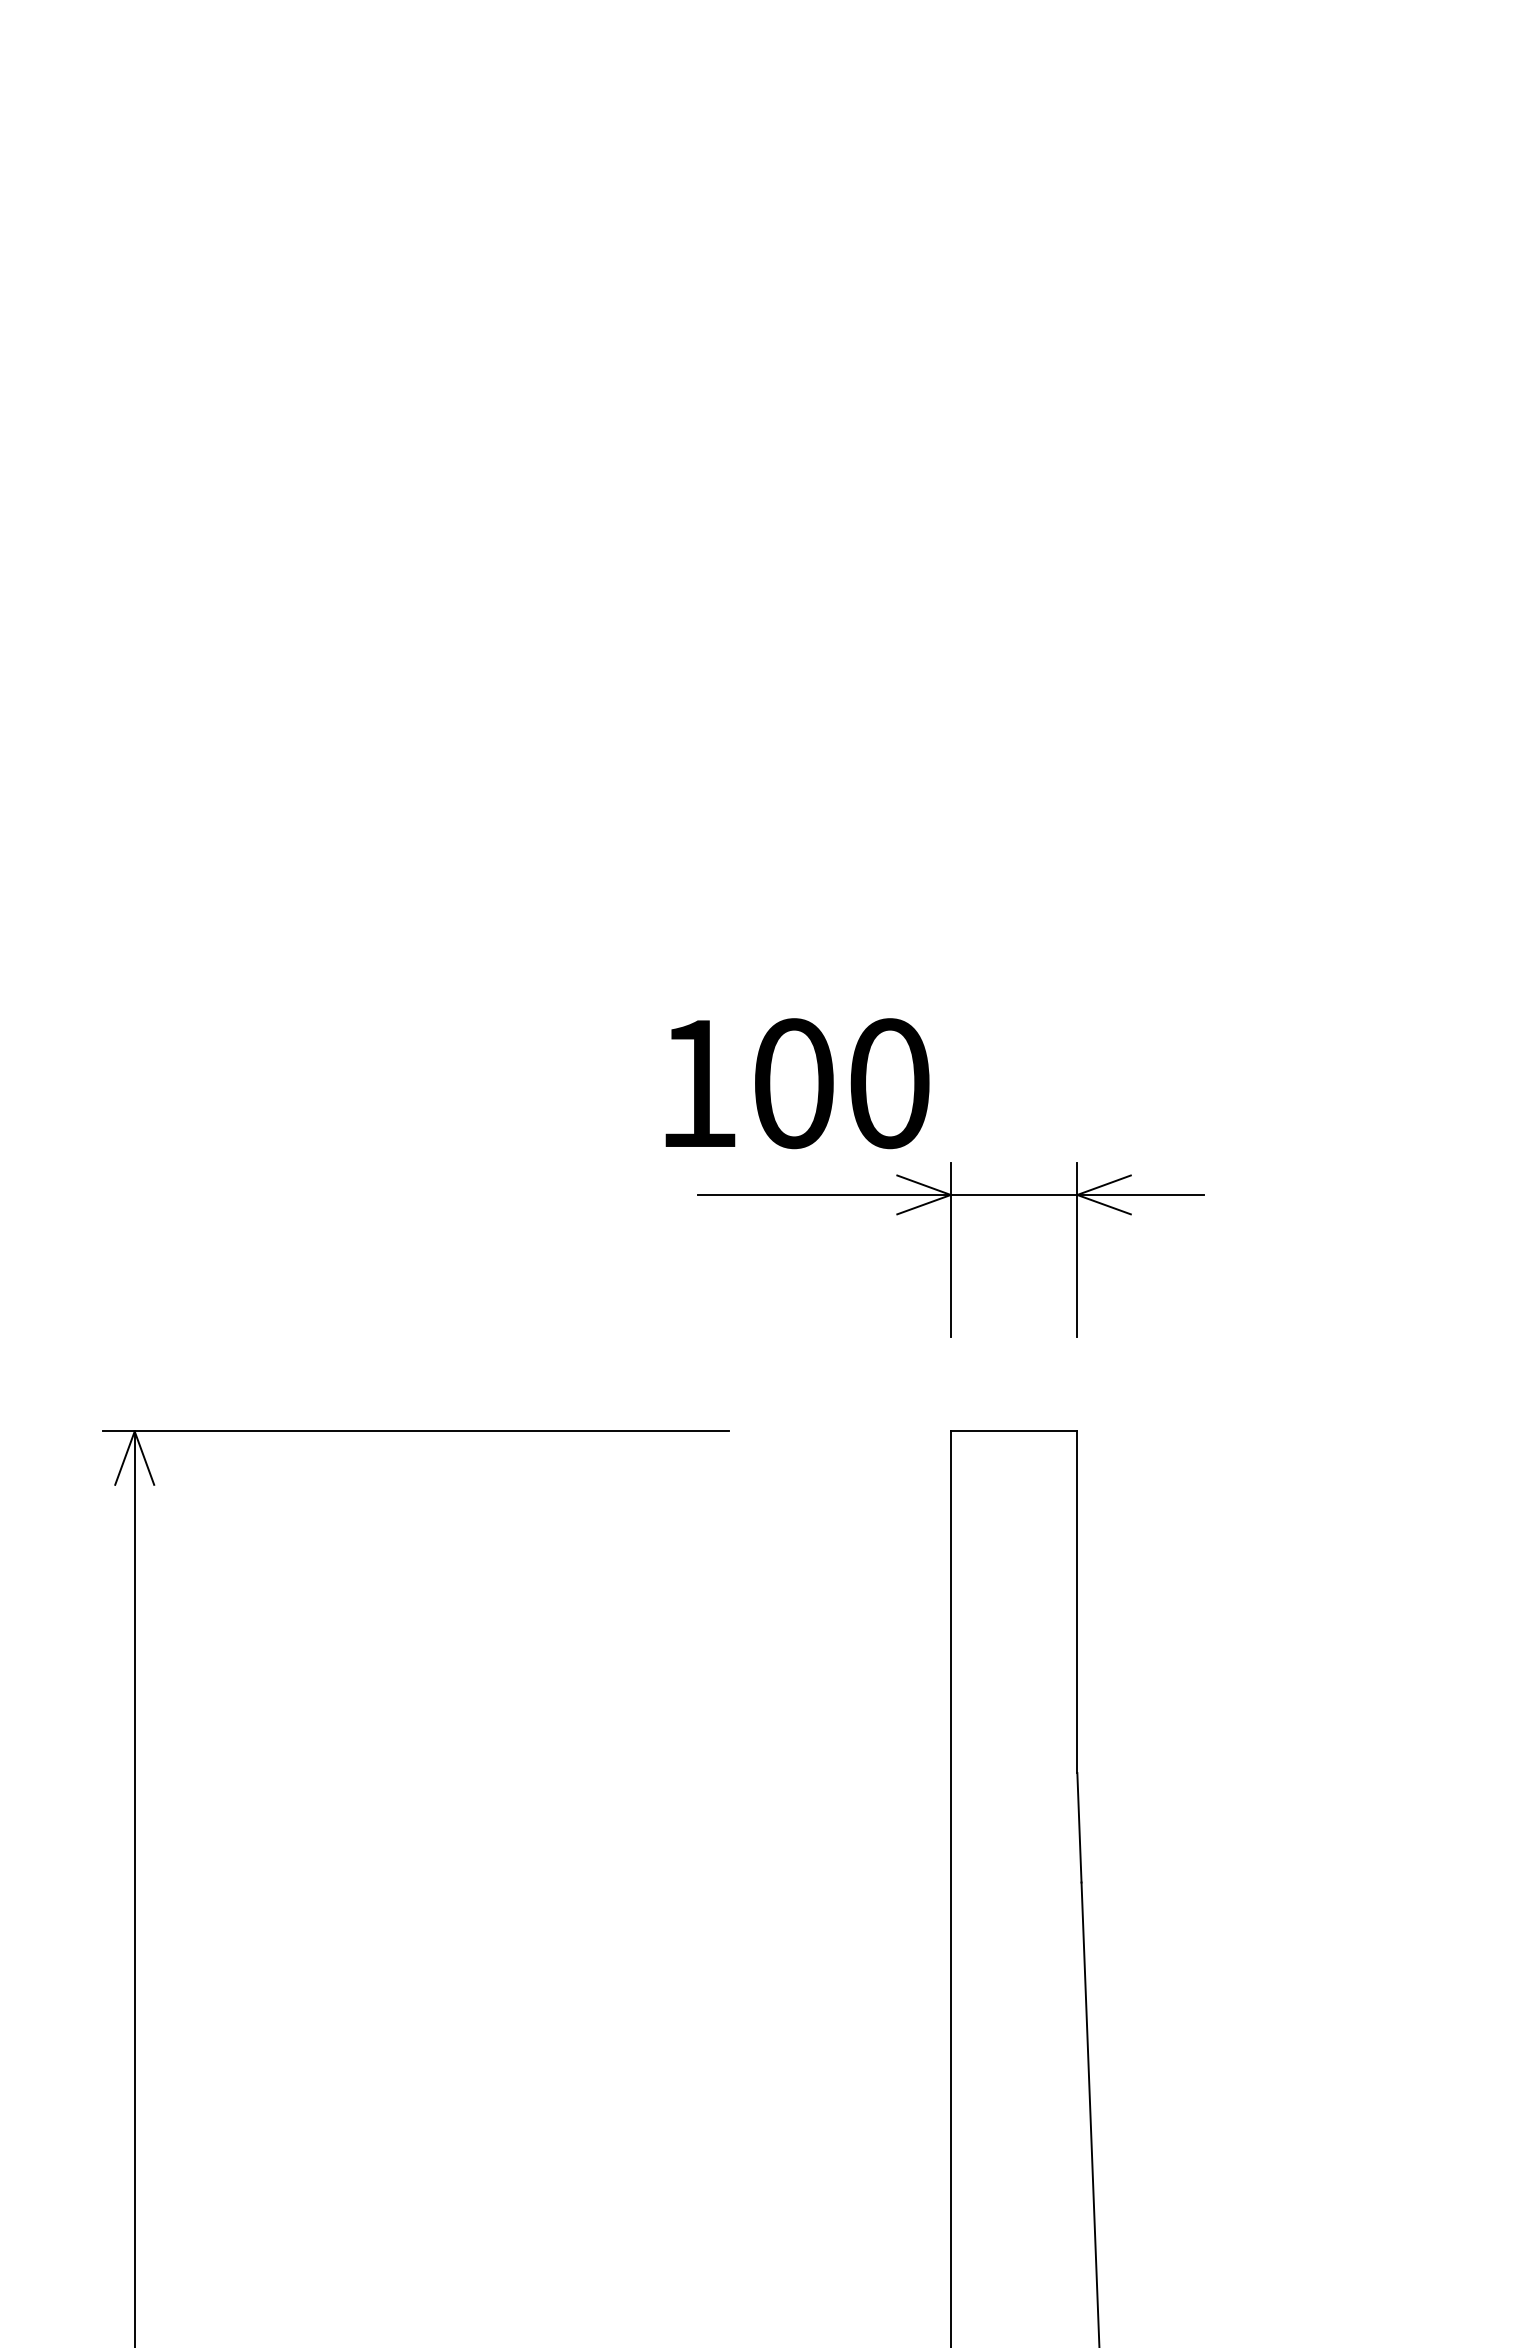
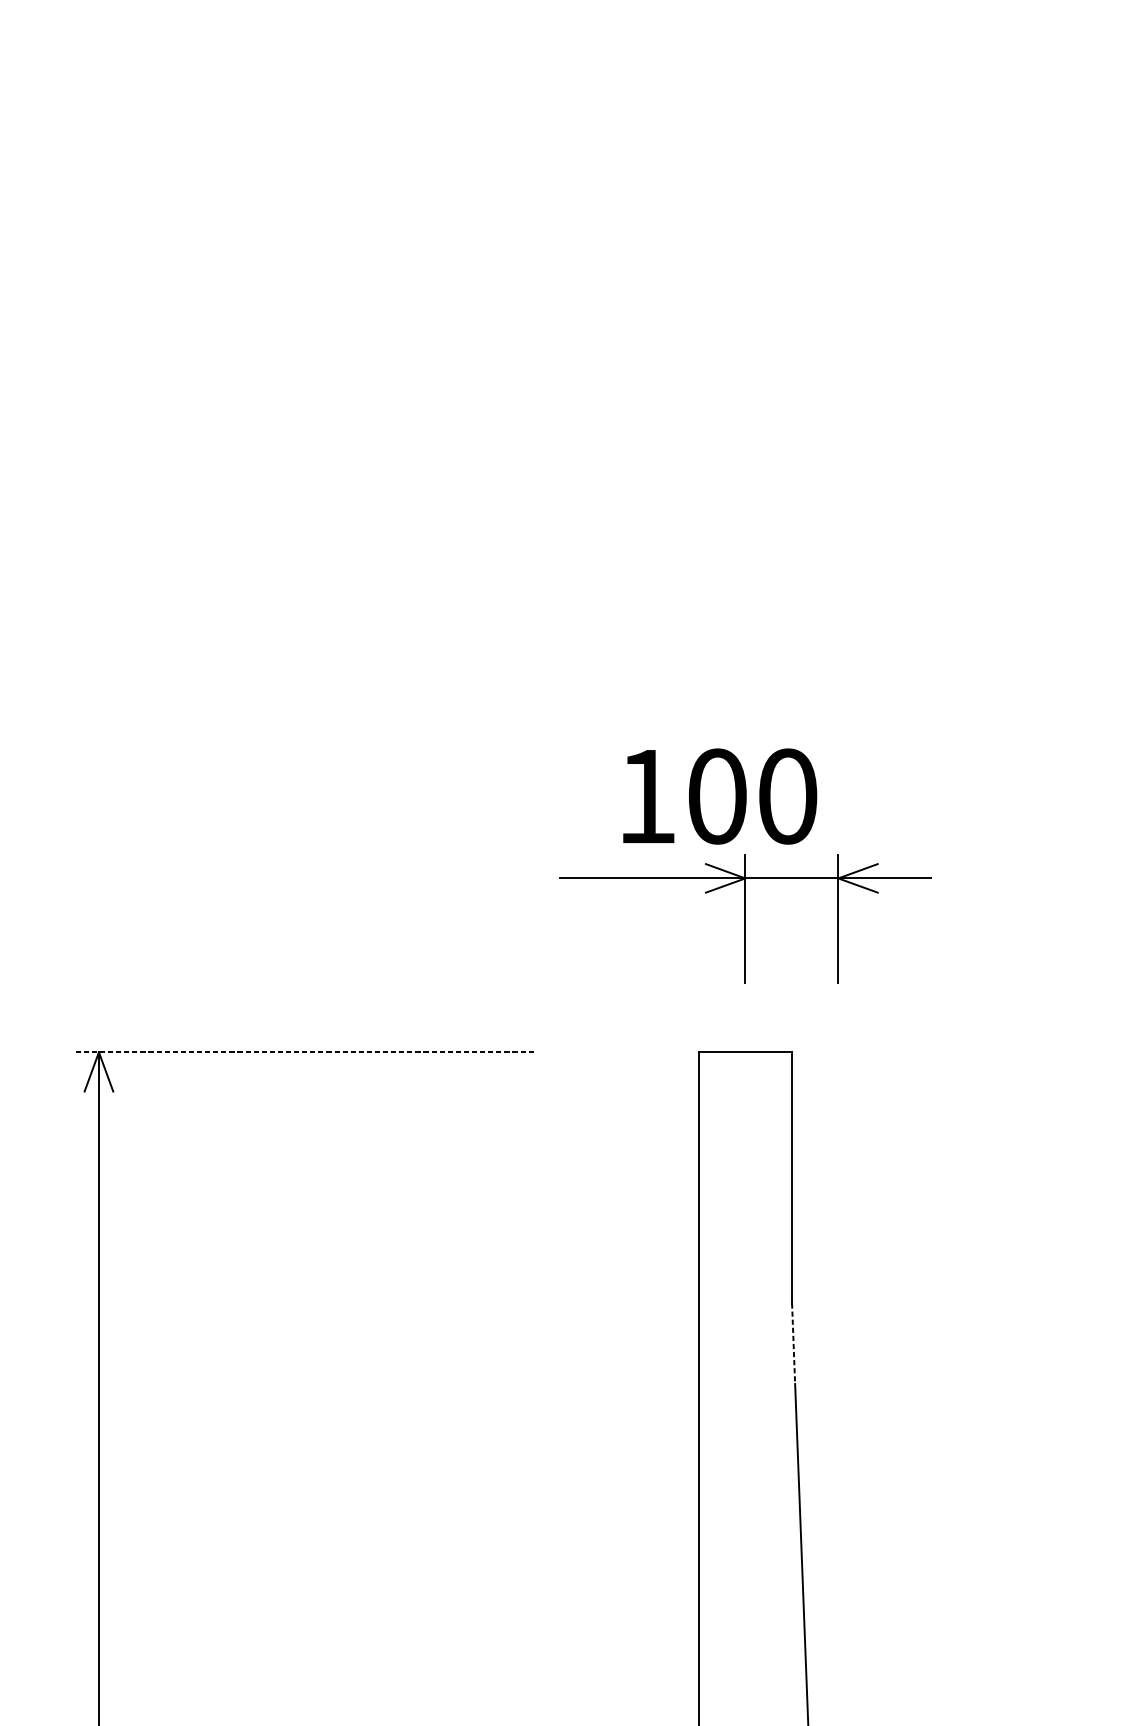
text: (797, 1083) -> (720, 796), moved
part: (950, 1249) -> (745, 918), moved
line: (416, 1431) -> (306, 1052), solid -> dashed
line: (1079, 1827) -> (793, 1343), solid -> dashed

